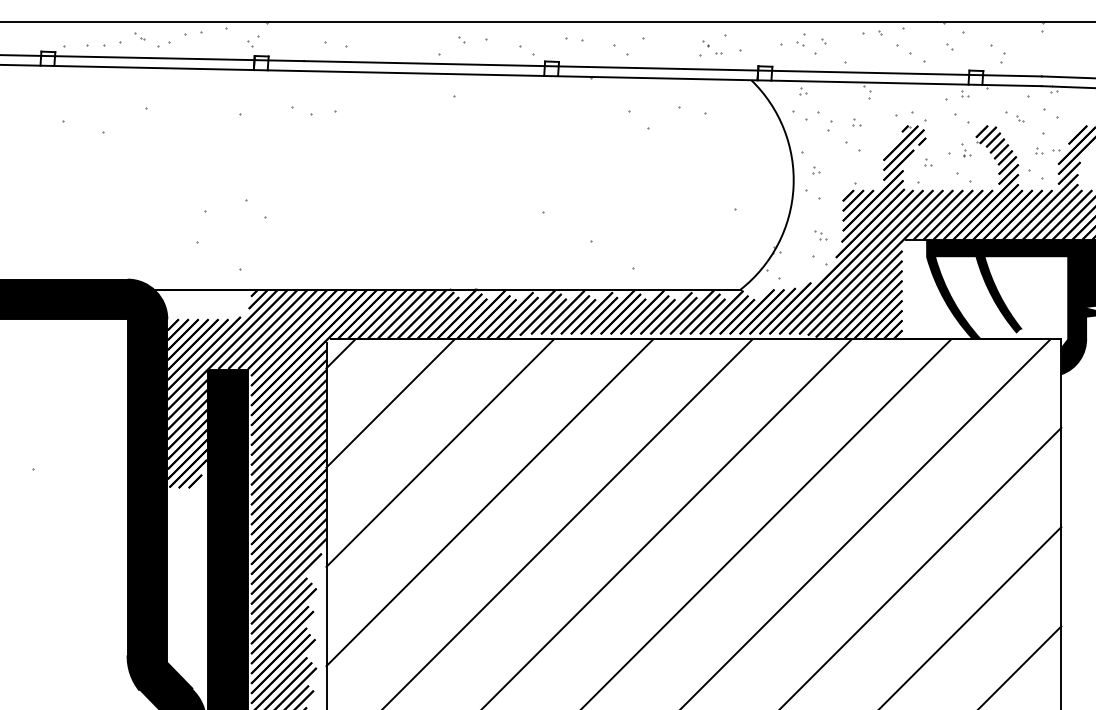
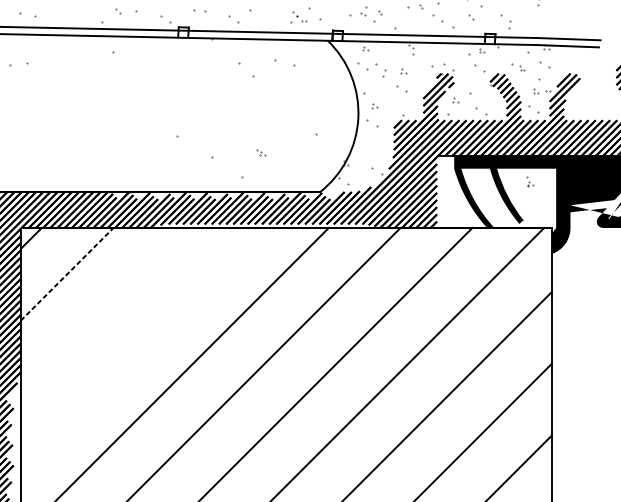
part: (966, 150) -> (530, 181), moved
part: (820, 235) -> (260, 153), moved
line: (390, 403) -> (67, 274), solid -> dashed
line: (440, 452) -> (103, 309), removed
line: (489, 502) -> (138, 345), removed

